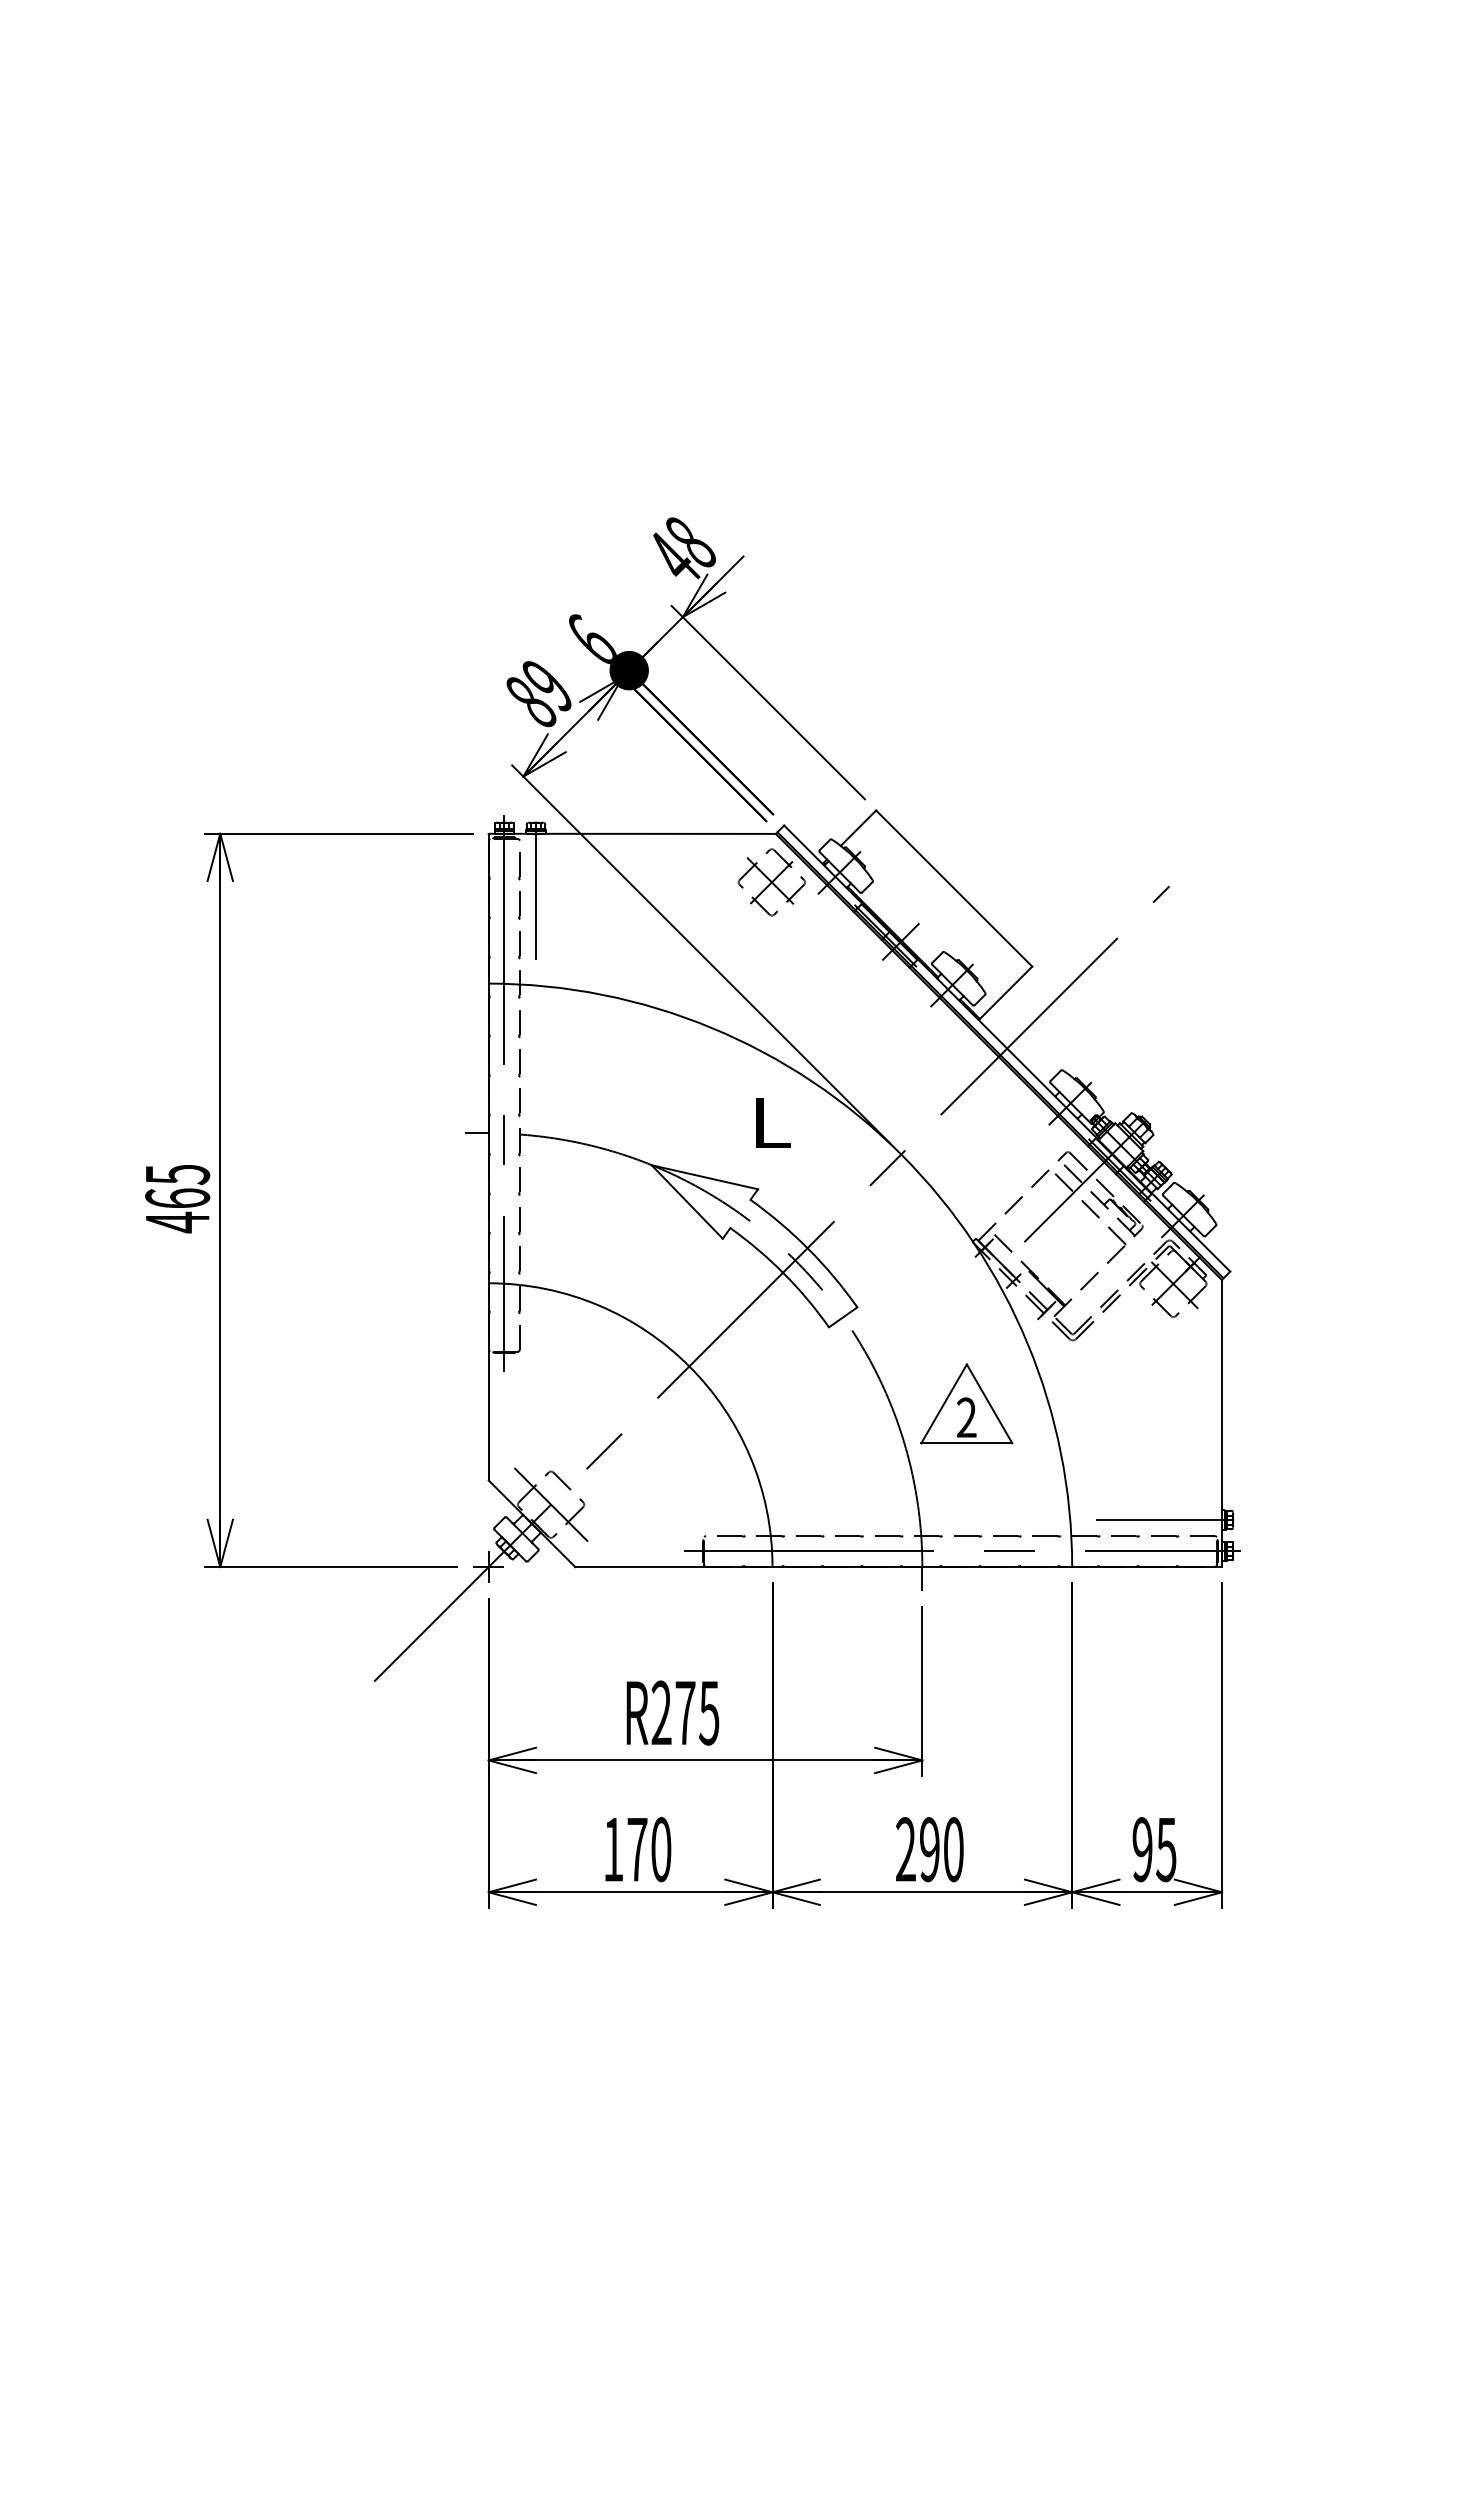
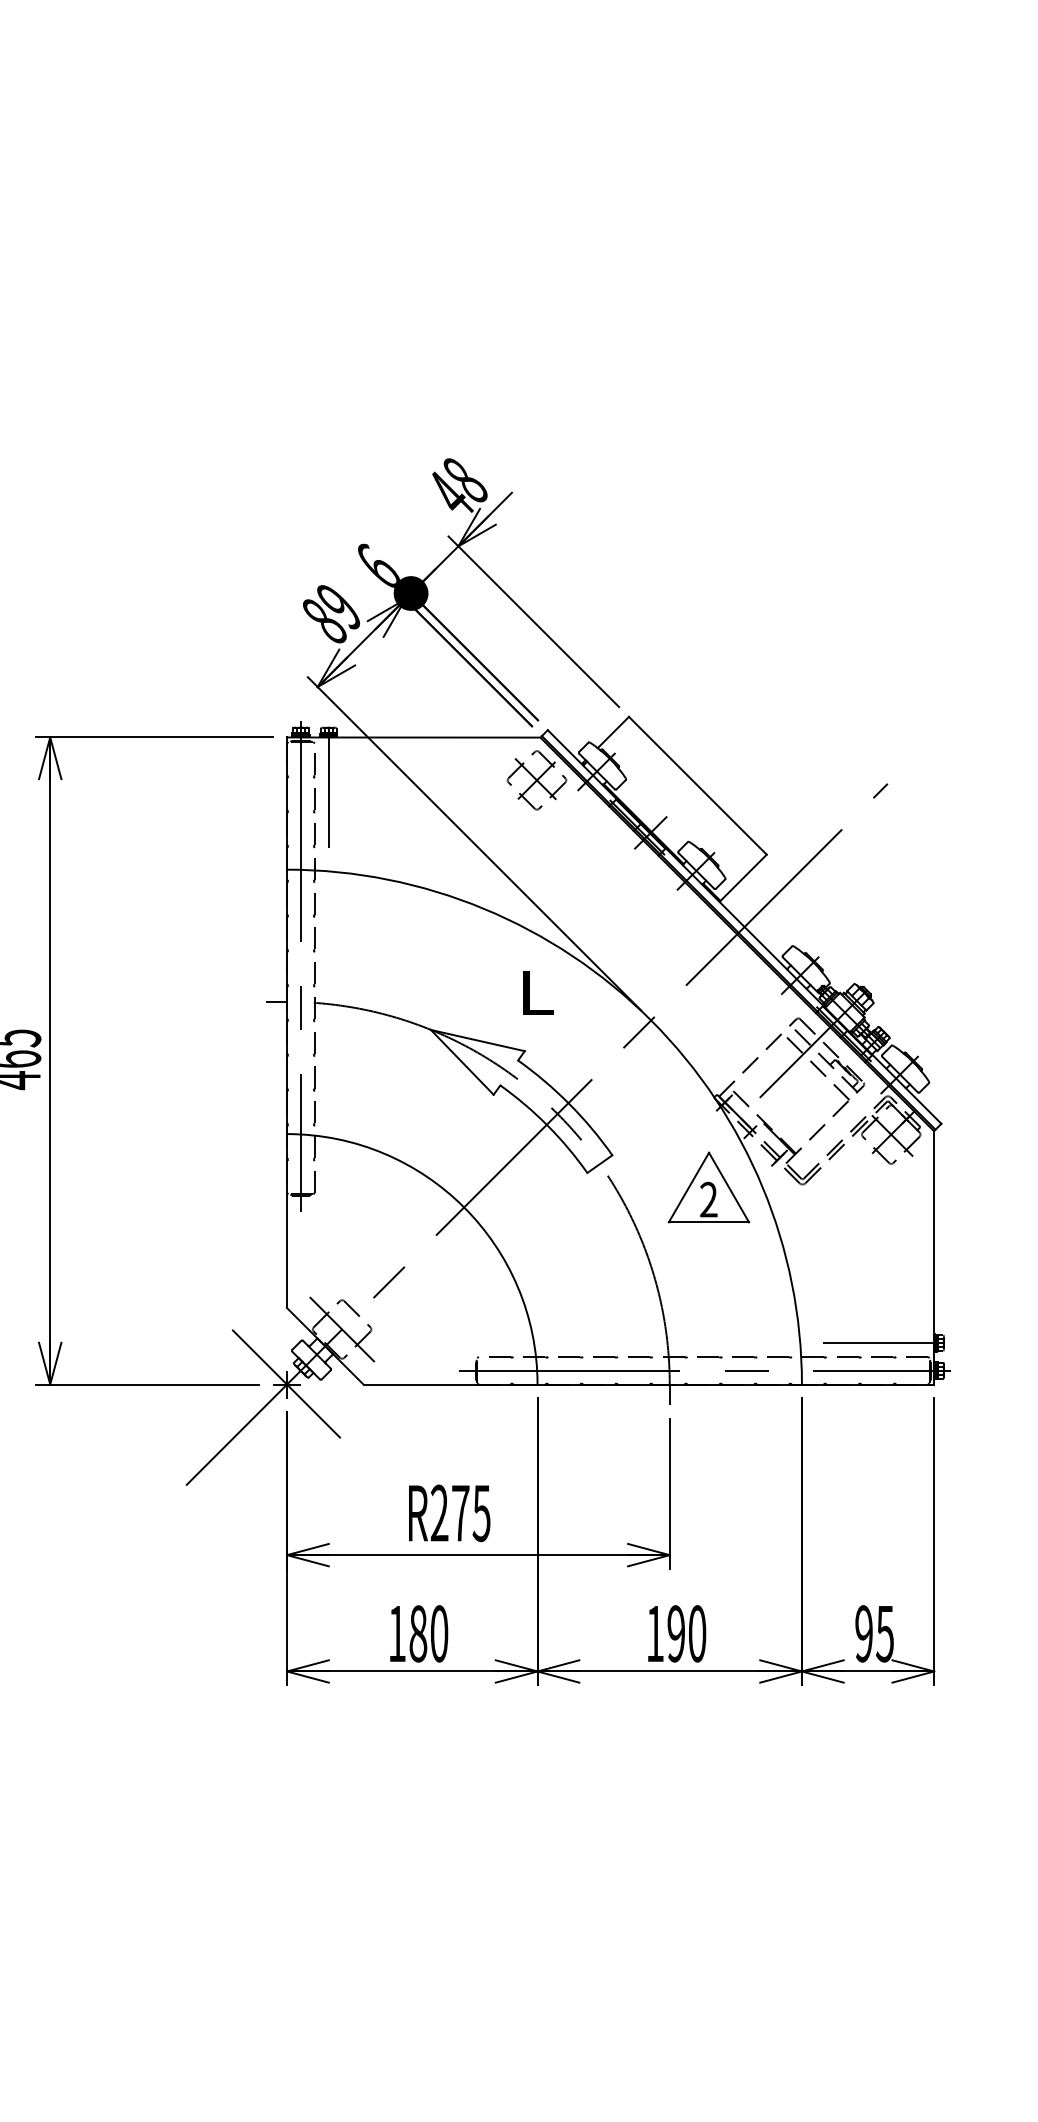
part: (966, 1403) -> (708, 1187), moved
line: (487, 1566) -> (286, 1384), added
text: (637, 1849) -> (418, 1633), 170 -> 180
text: (905, 1849) -> (654, 1633), 290 -> 190

